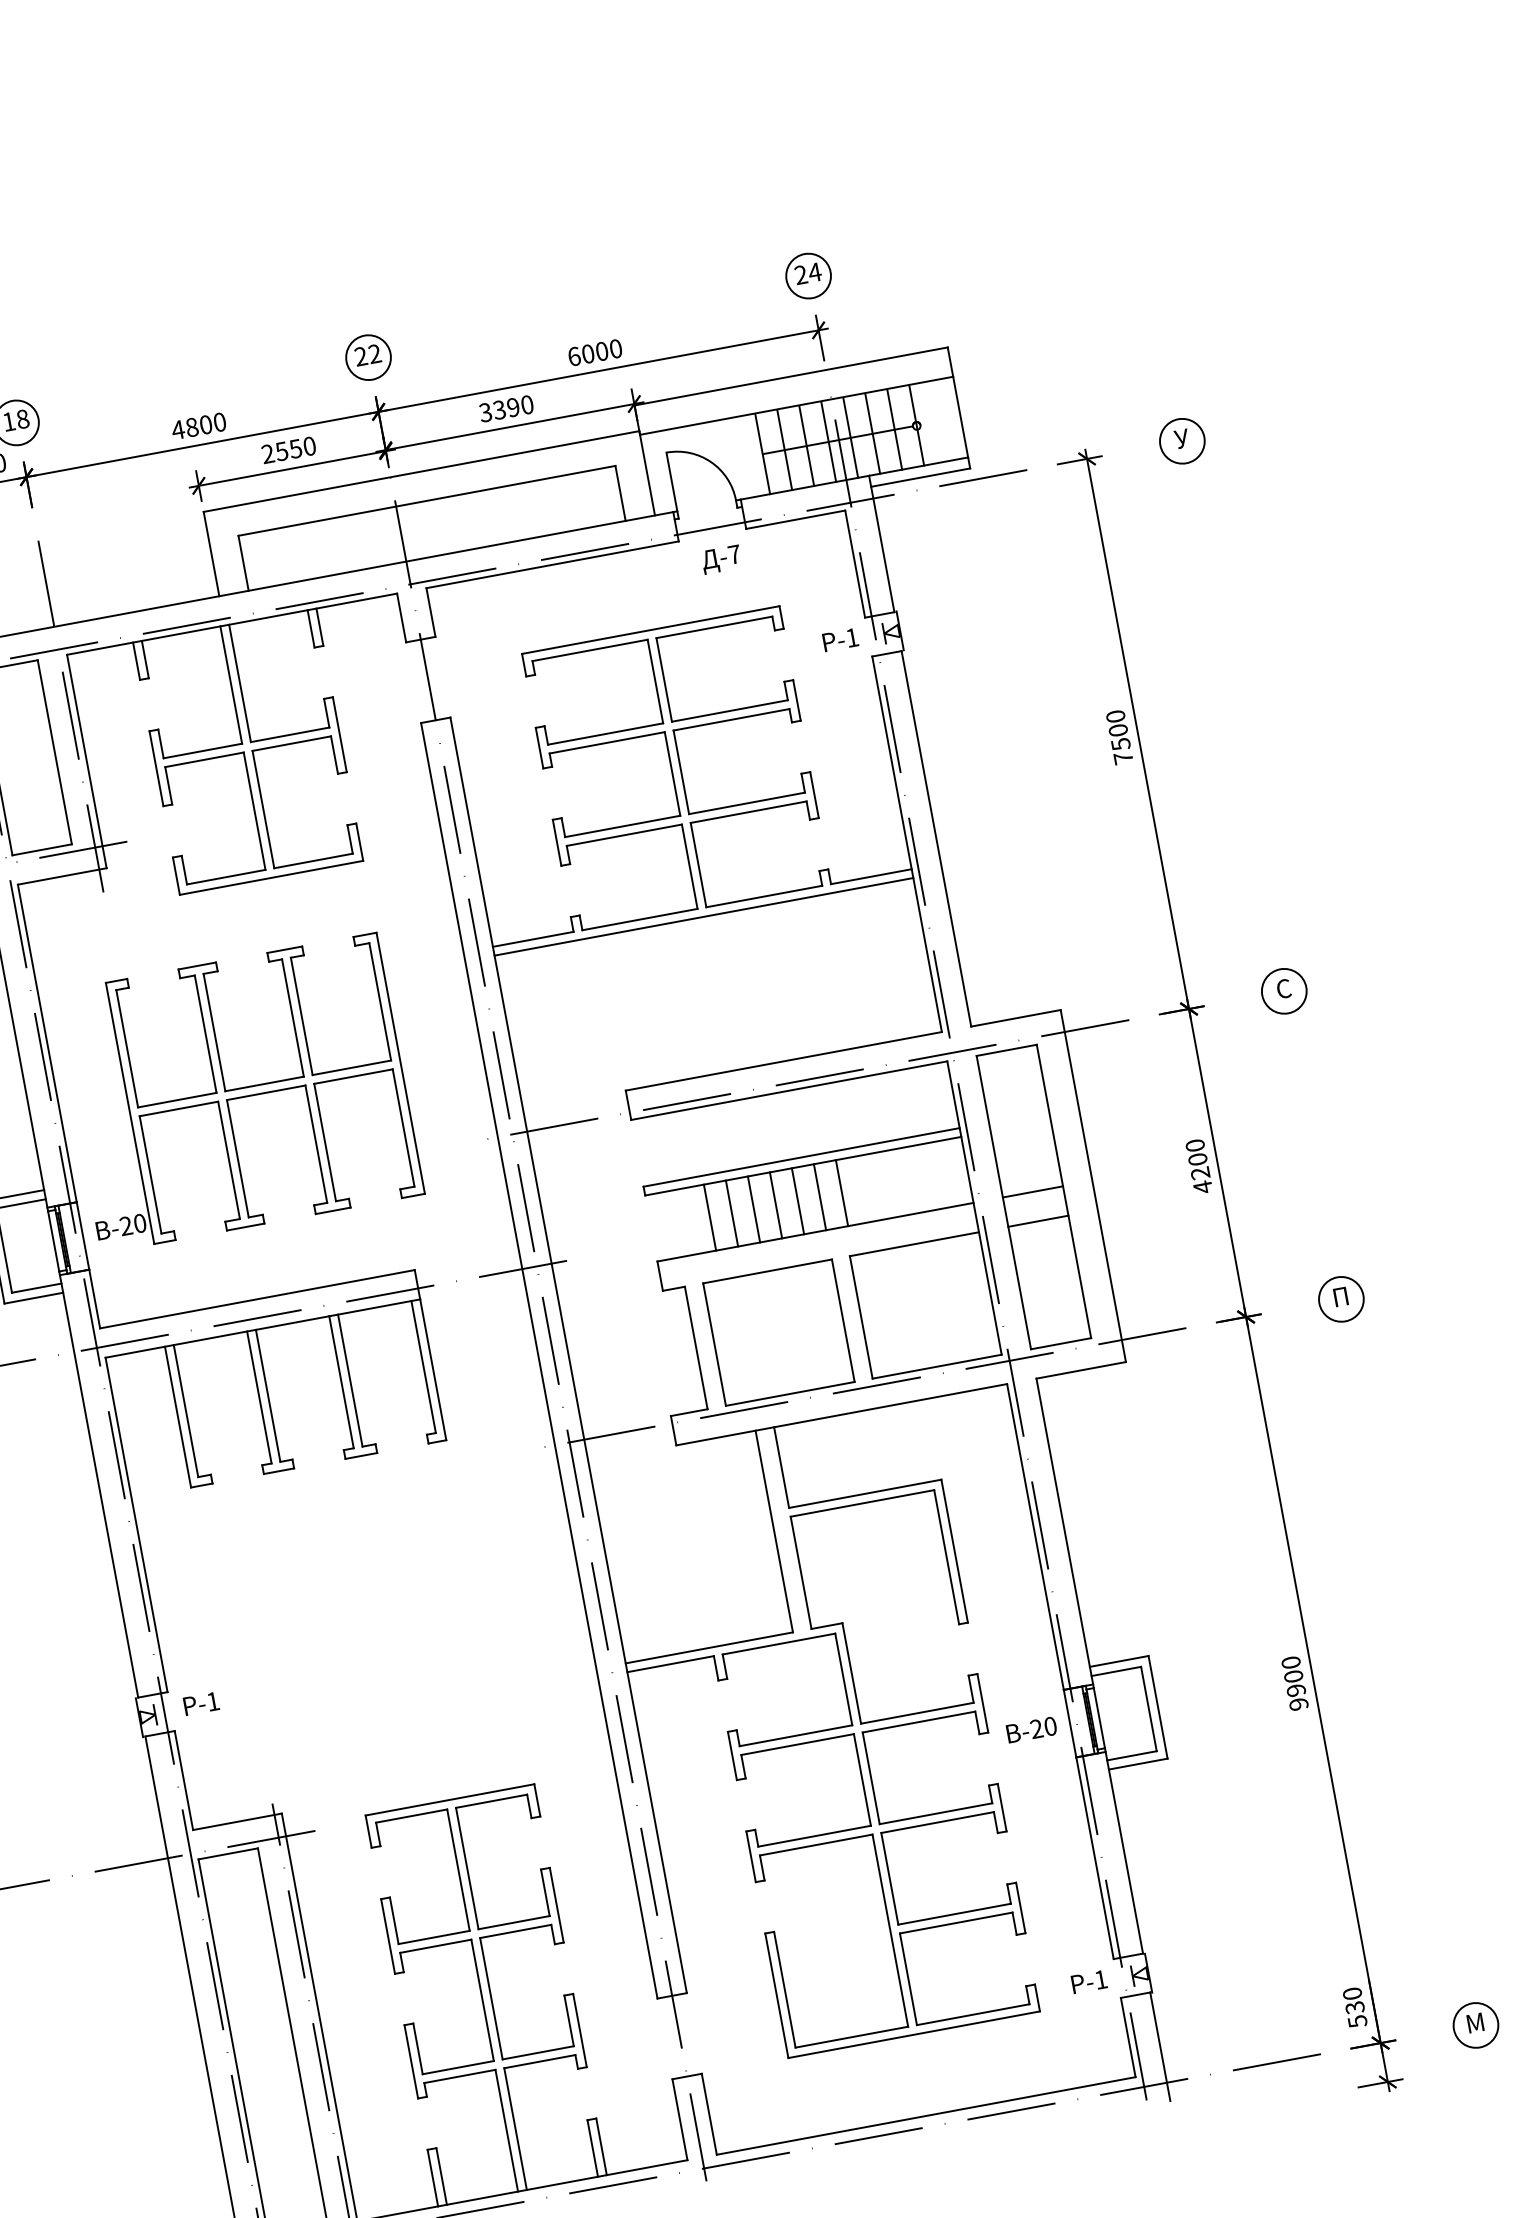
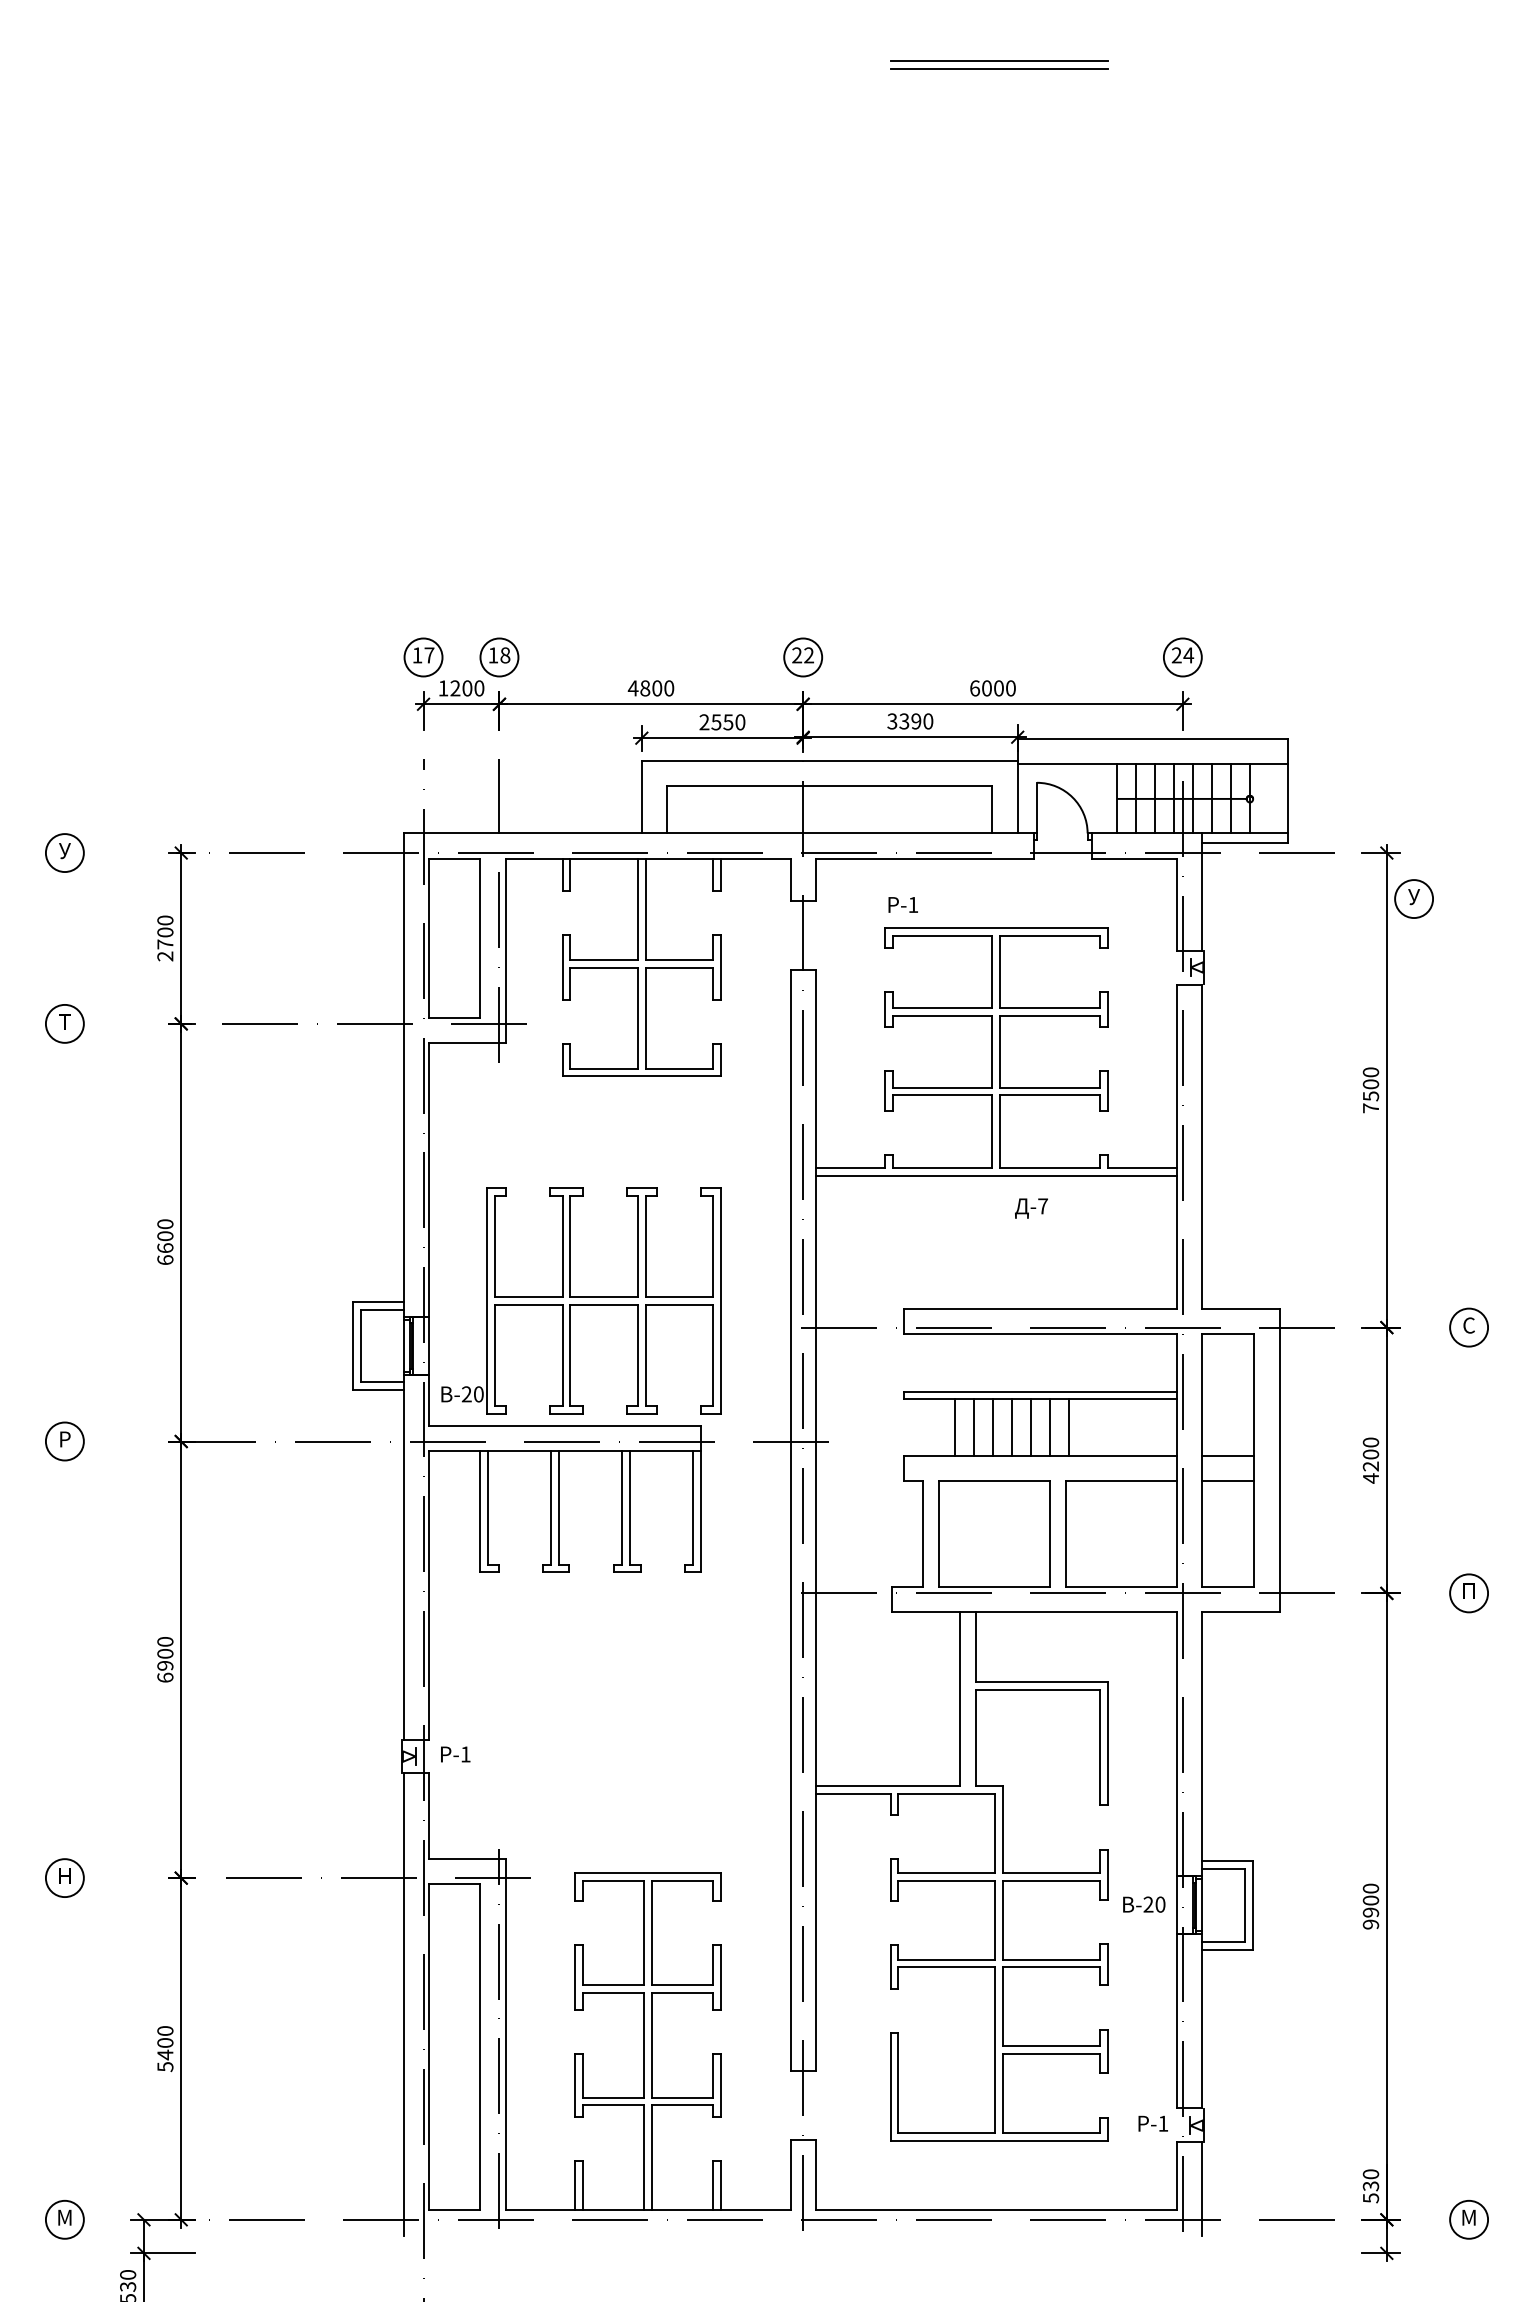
part: (1181, 440) -> (1413, 898), moved
text: (721, 559) -> (1031, 1208), moved
text: (839, 639) -> (902, 904), moved
part: (238, 1092) -> (581, 1300), moved

